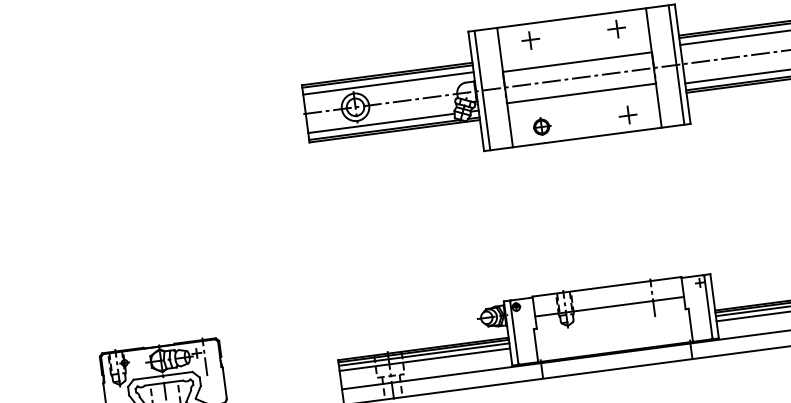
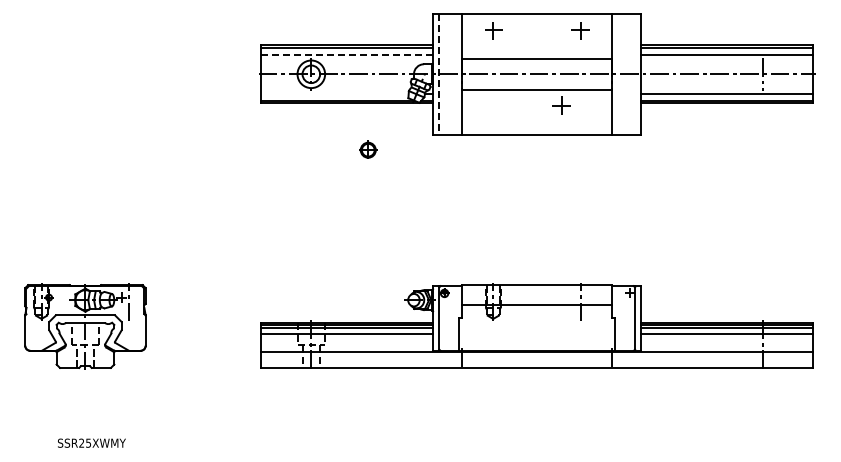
line: (676, 65) -> (635, 74), removed
line: (388, 82) -> (347, 54), solid -> dashed
line: (482, 90) -> (439, 74), solid -> dashed
part: (628, 114) -> (561, 105), moved
line: (381, 123) -> (334, 93), removed
part: (541, 126) -> (368, 149), moved

